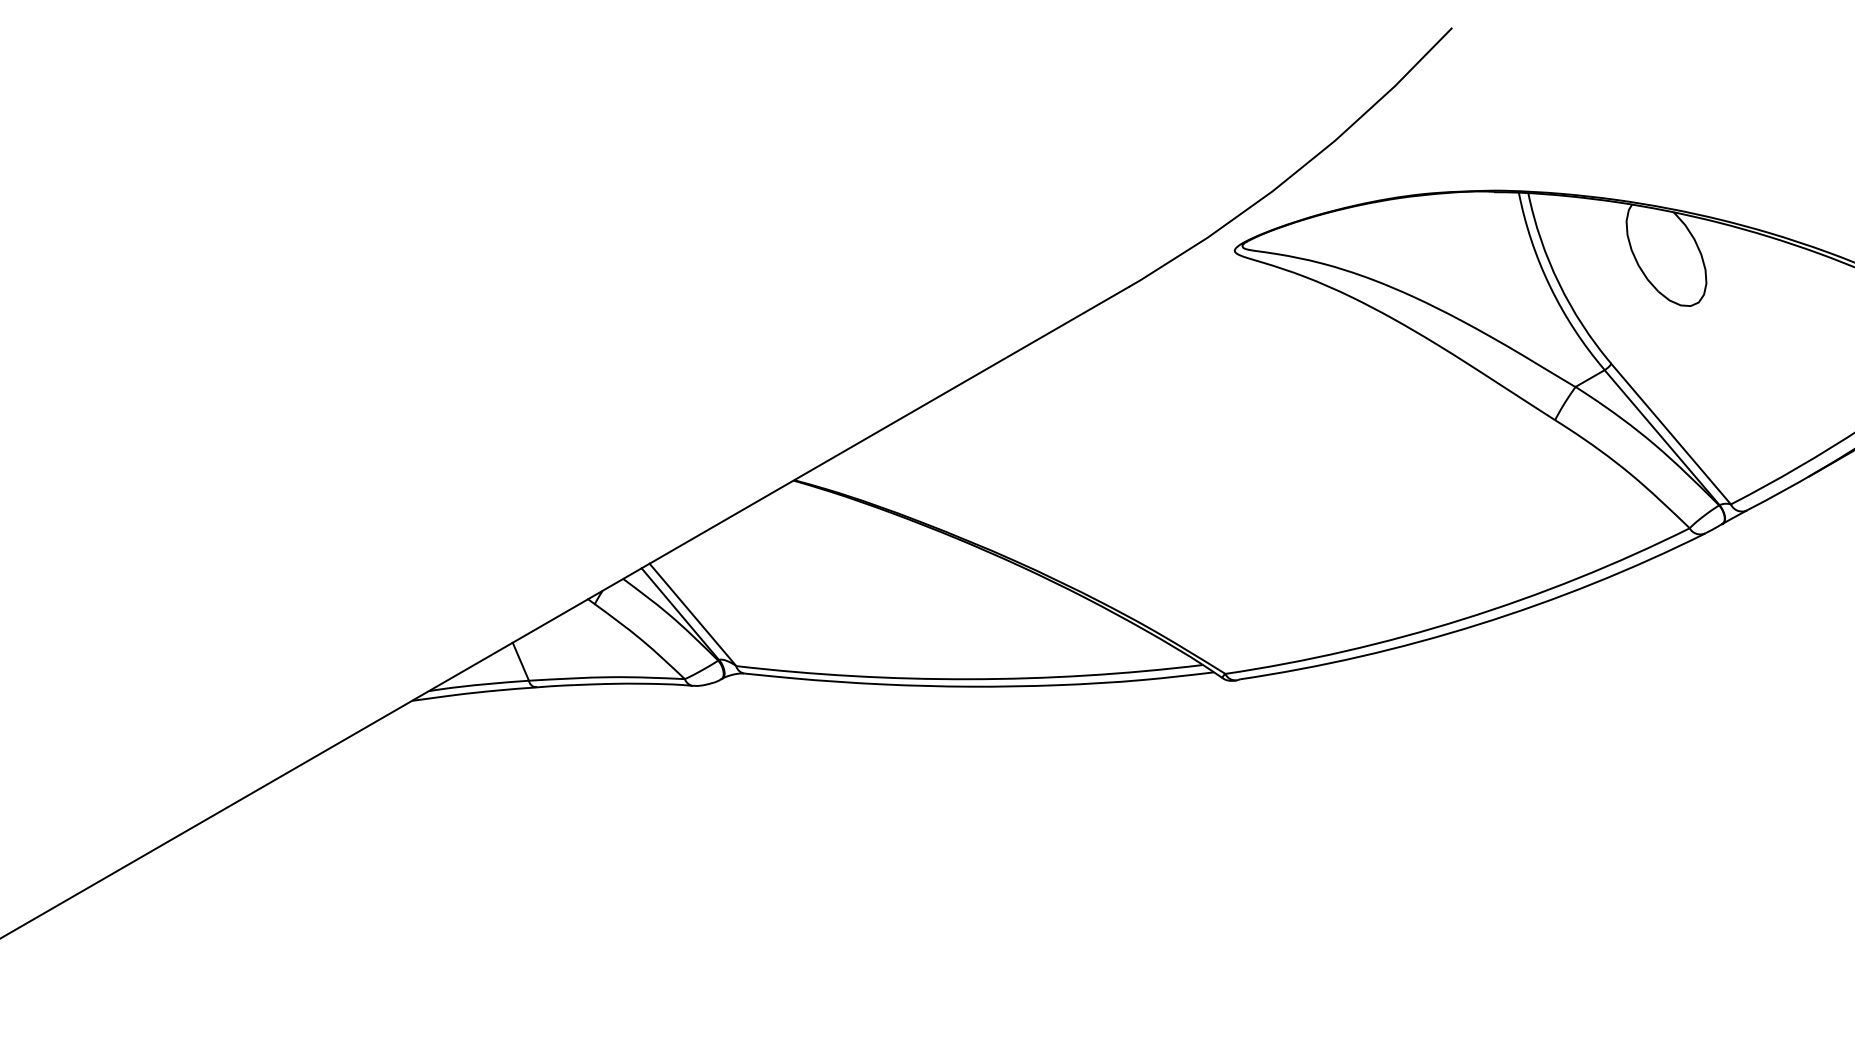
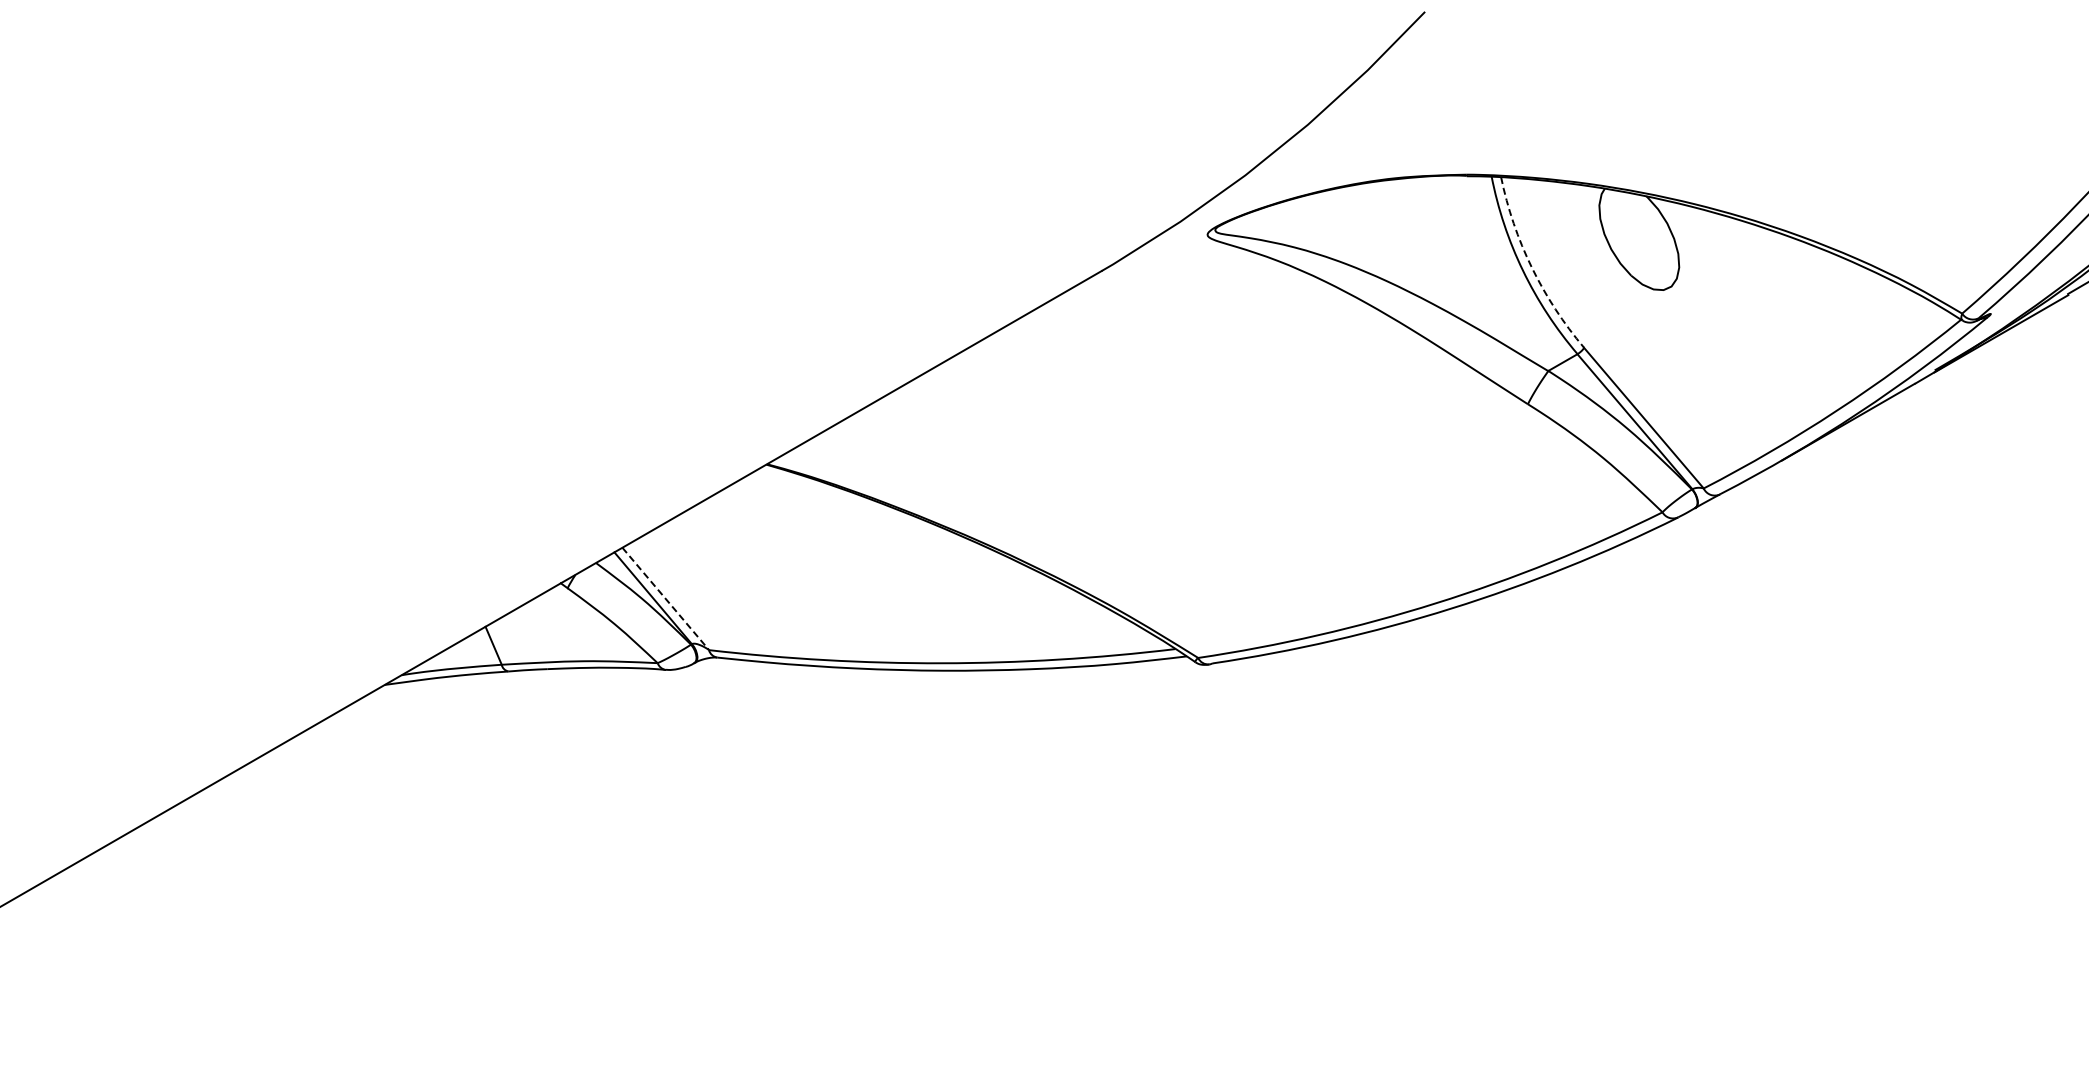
arc: (1558, 283) -> (1531, 267), solid -> dashed
line: (693, 615) -> (666, 599), solid -> dashed

